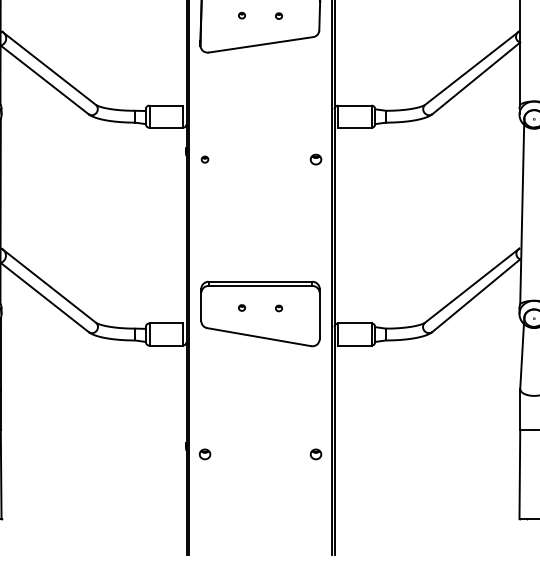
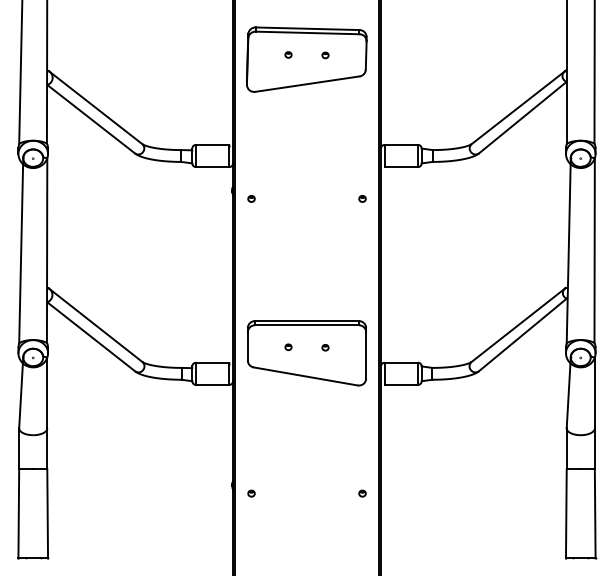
part: (316, 159) -> (362, 198), size x0.62
part: (205, 454) -> (251, 493), size x0.62
part: (316, 454) -> (362, 493), size x0.62

